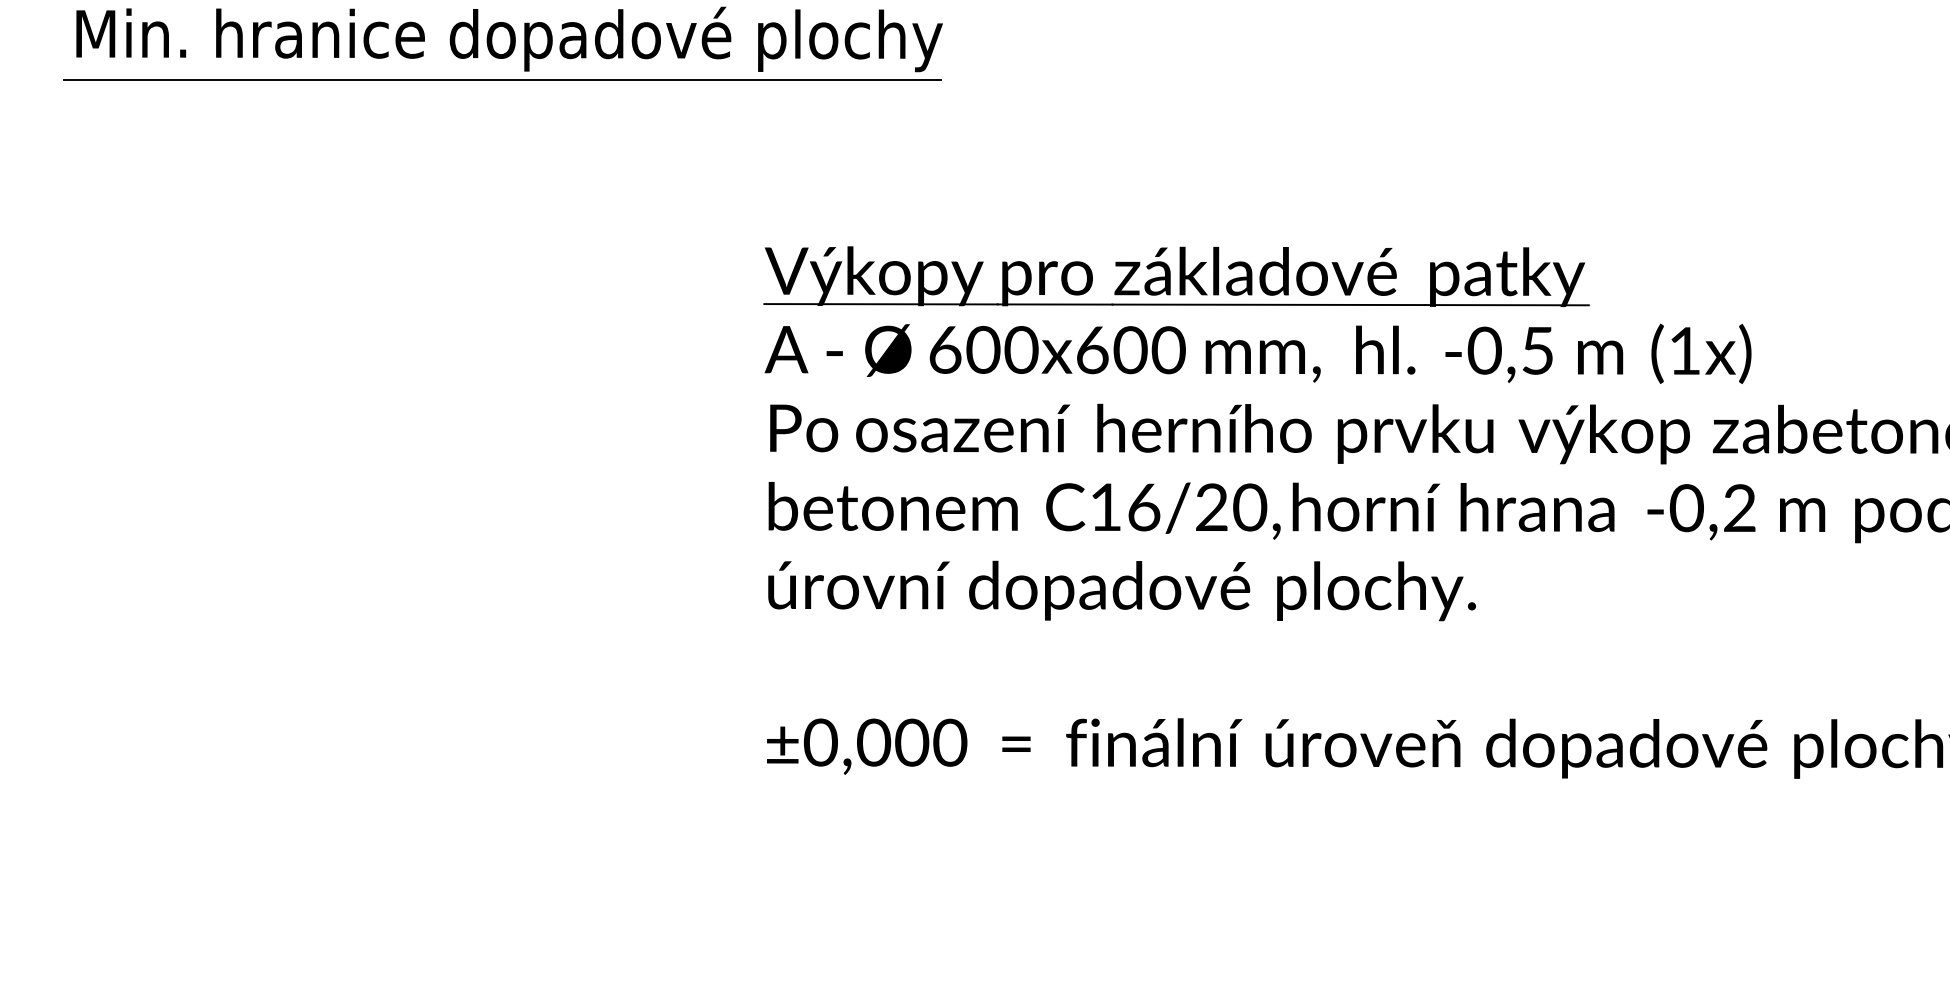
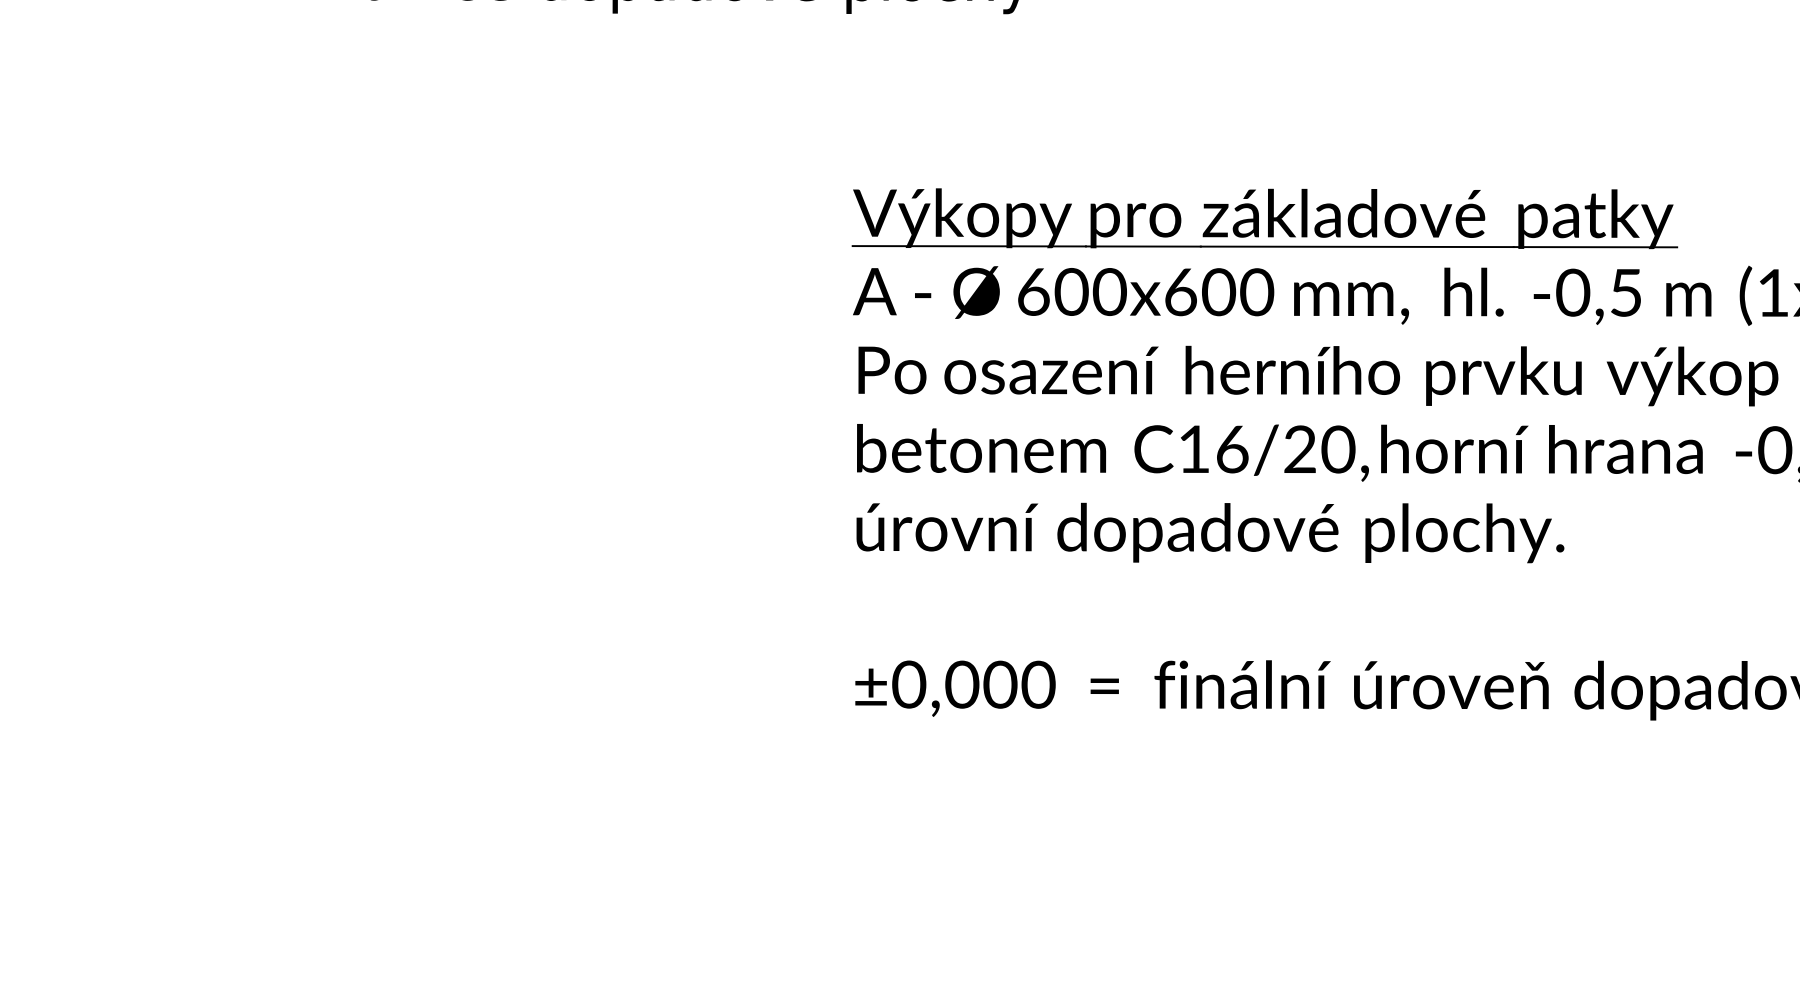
line: (502, 80) -> (590, 22), removed

